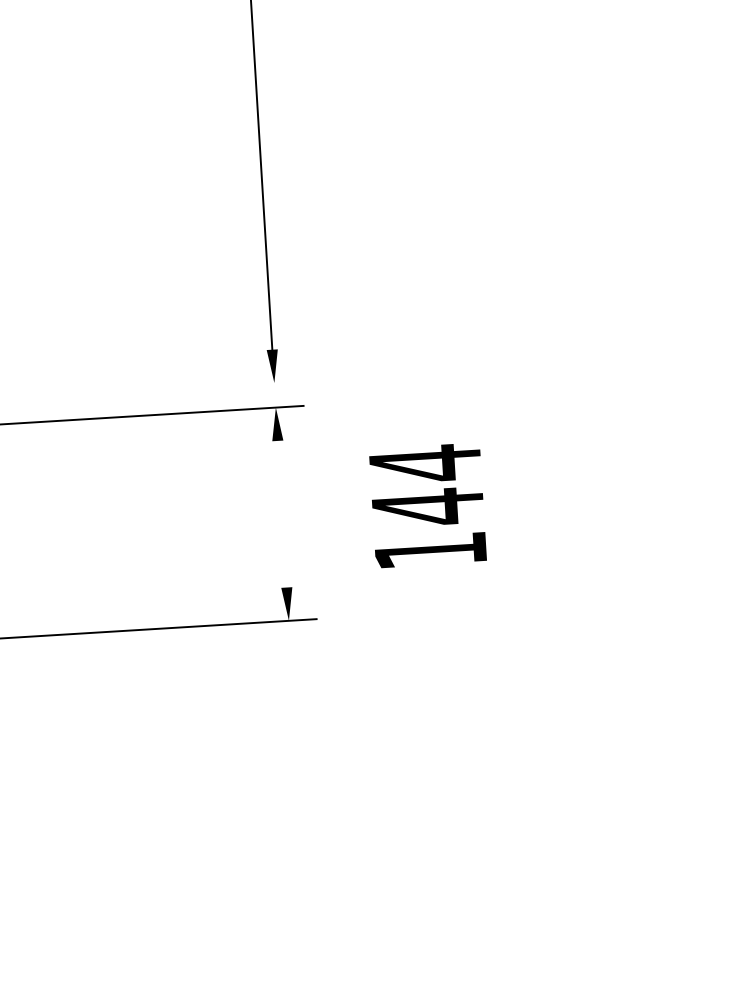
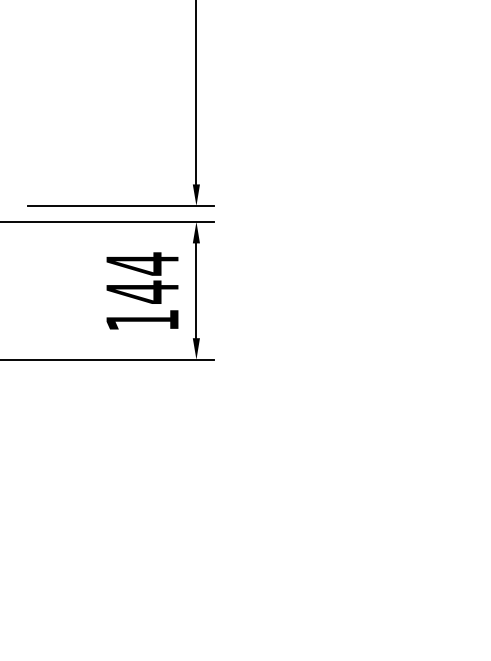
line: (158, 389) -> (121, 205), added
text: (427, 504) -> (142, 290), moved
line: (282, 513) -> (196, 290), added

